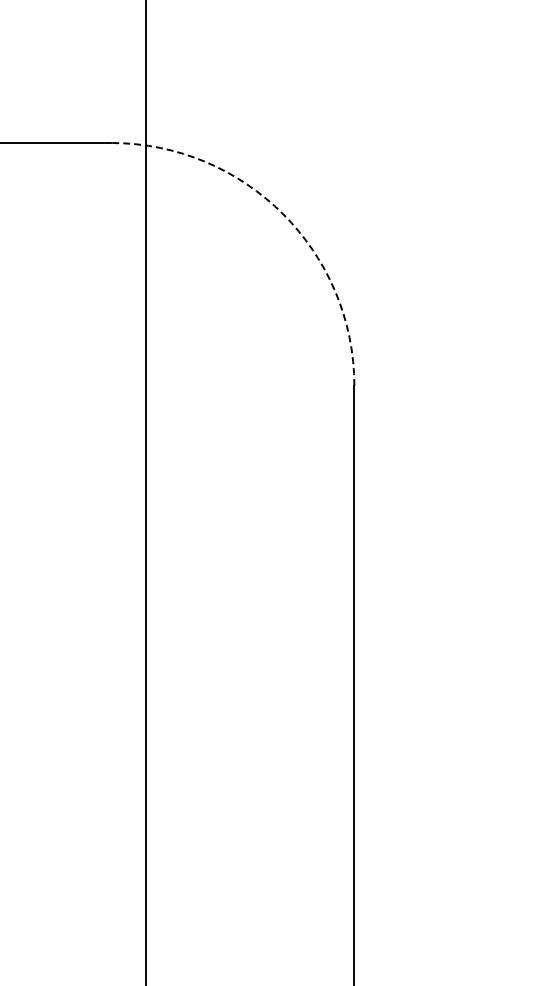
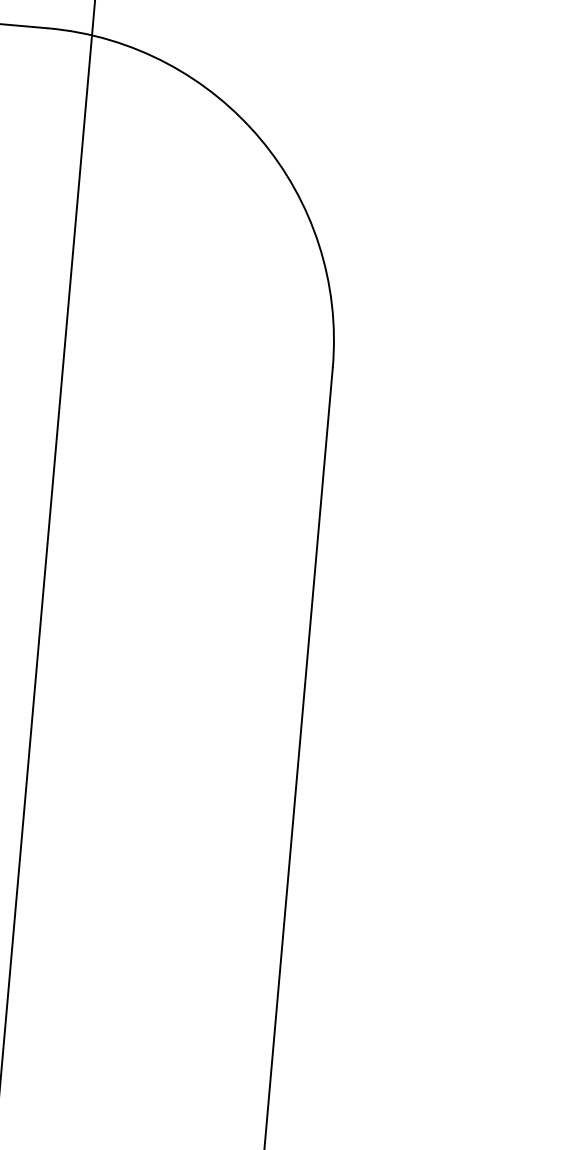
arc: (283, 214) -> (260, 139), dashed -> solid

